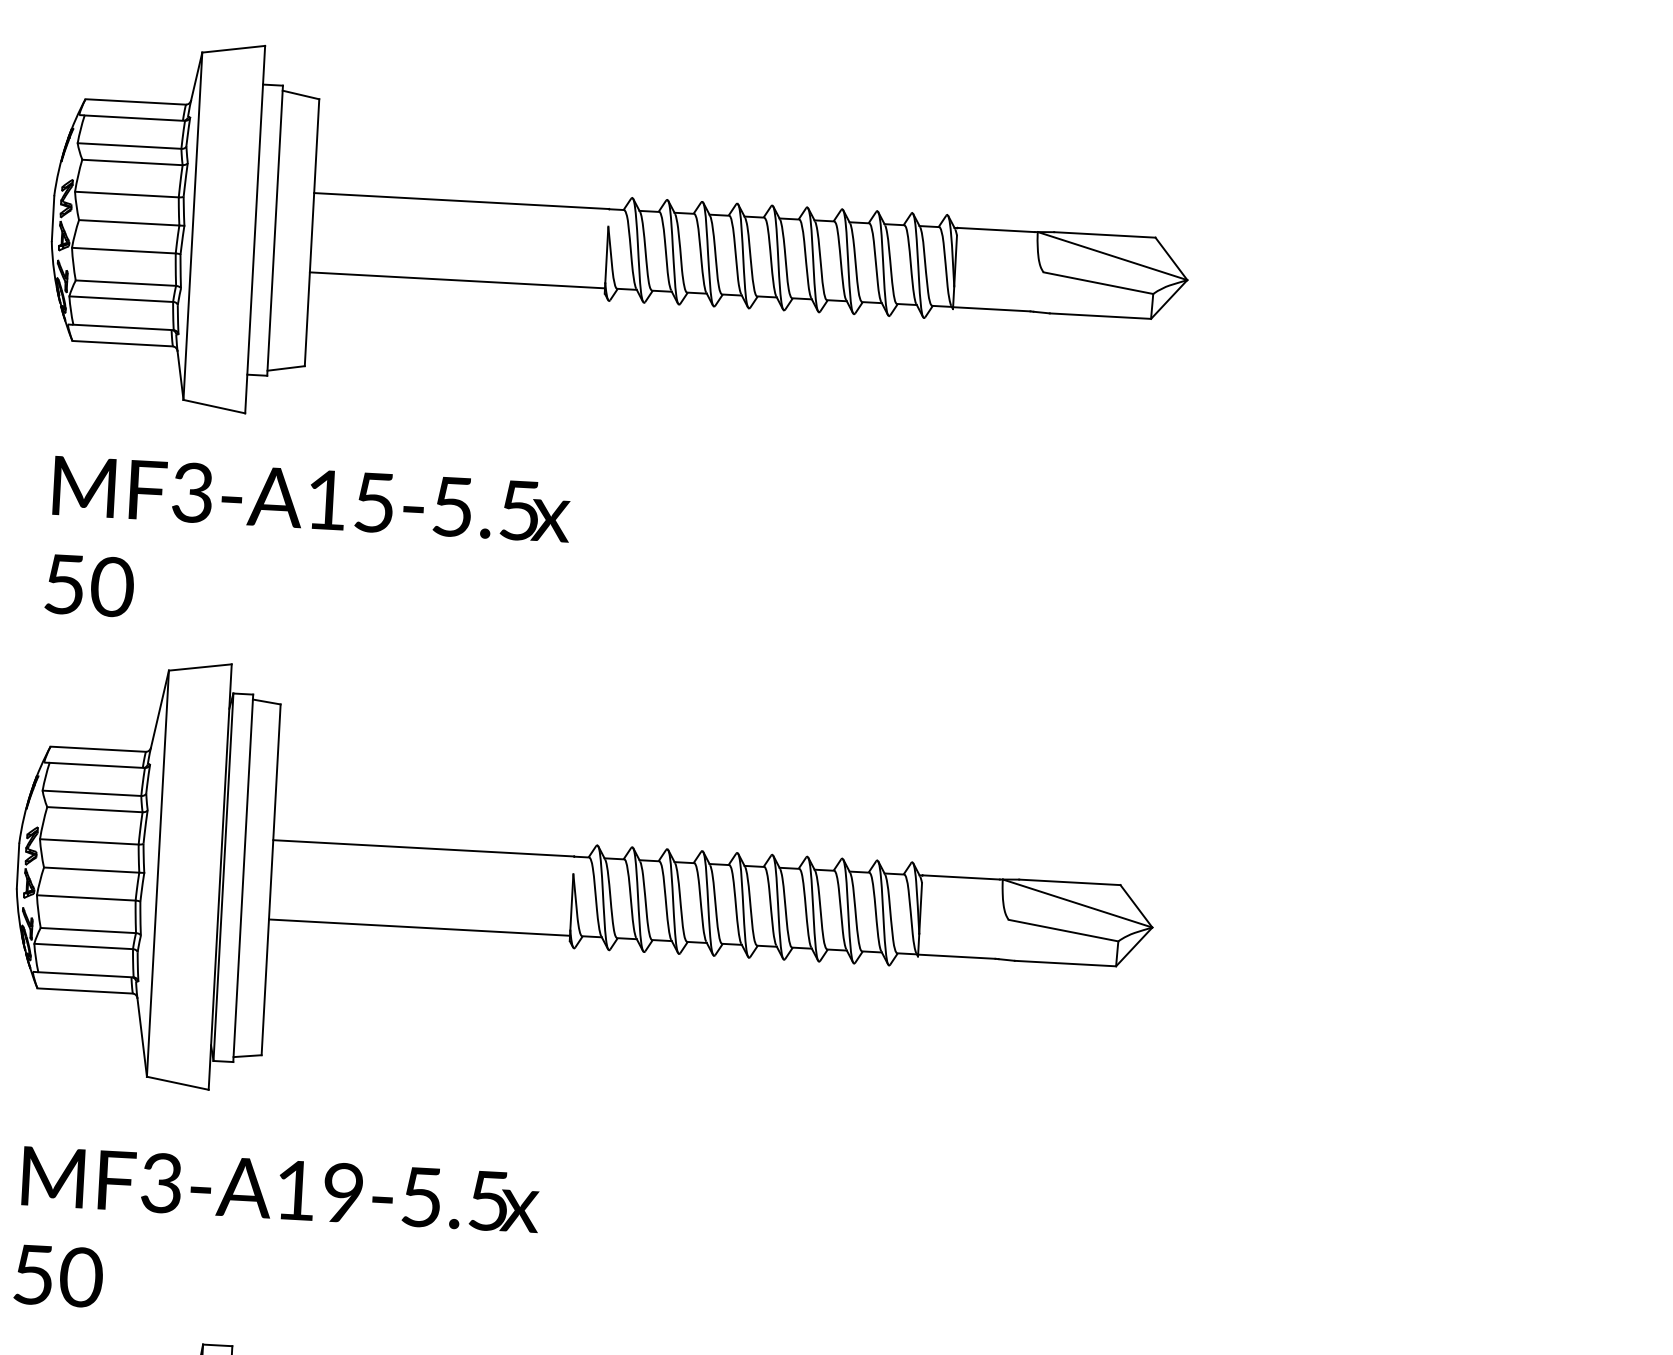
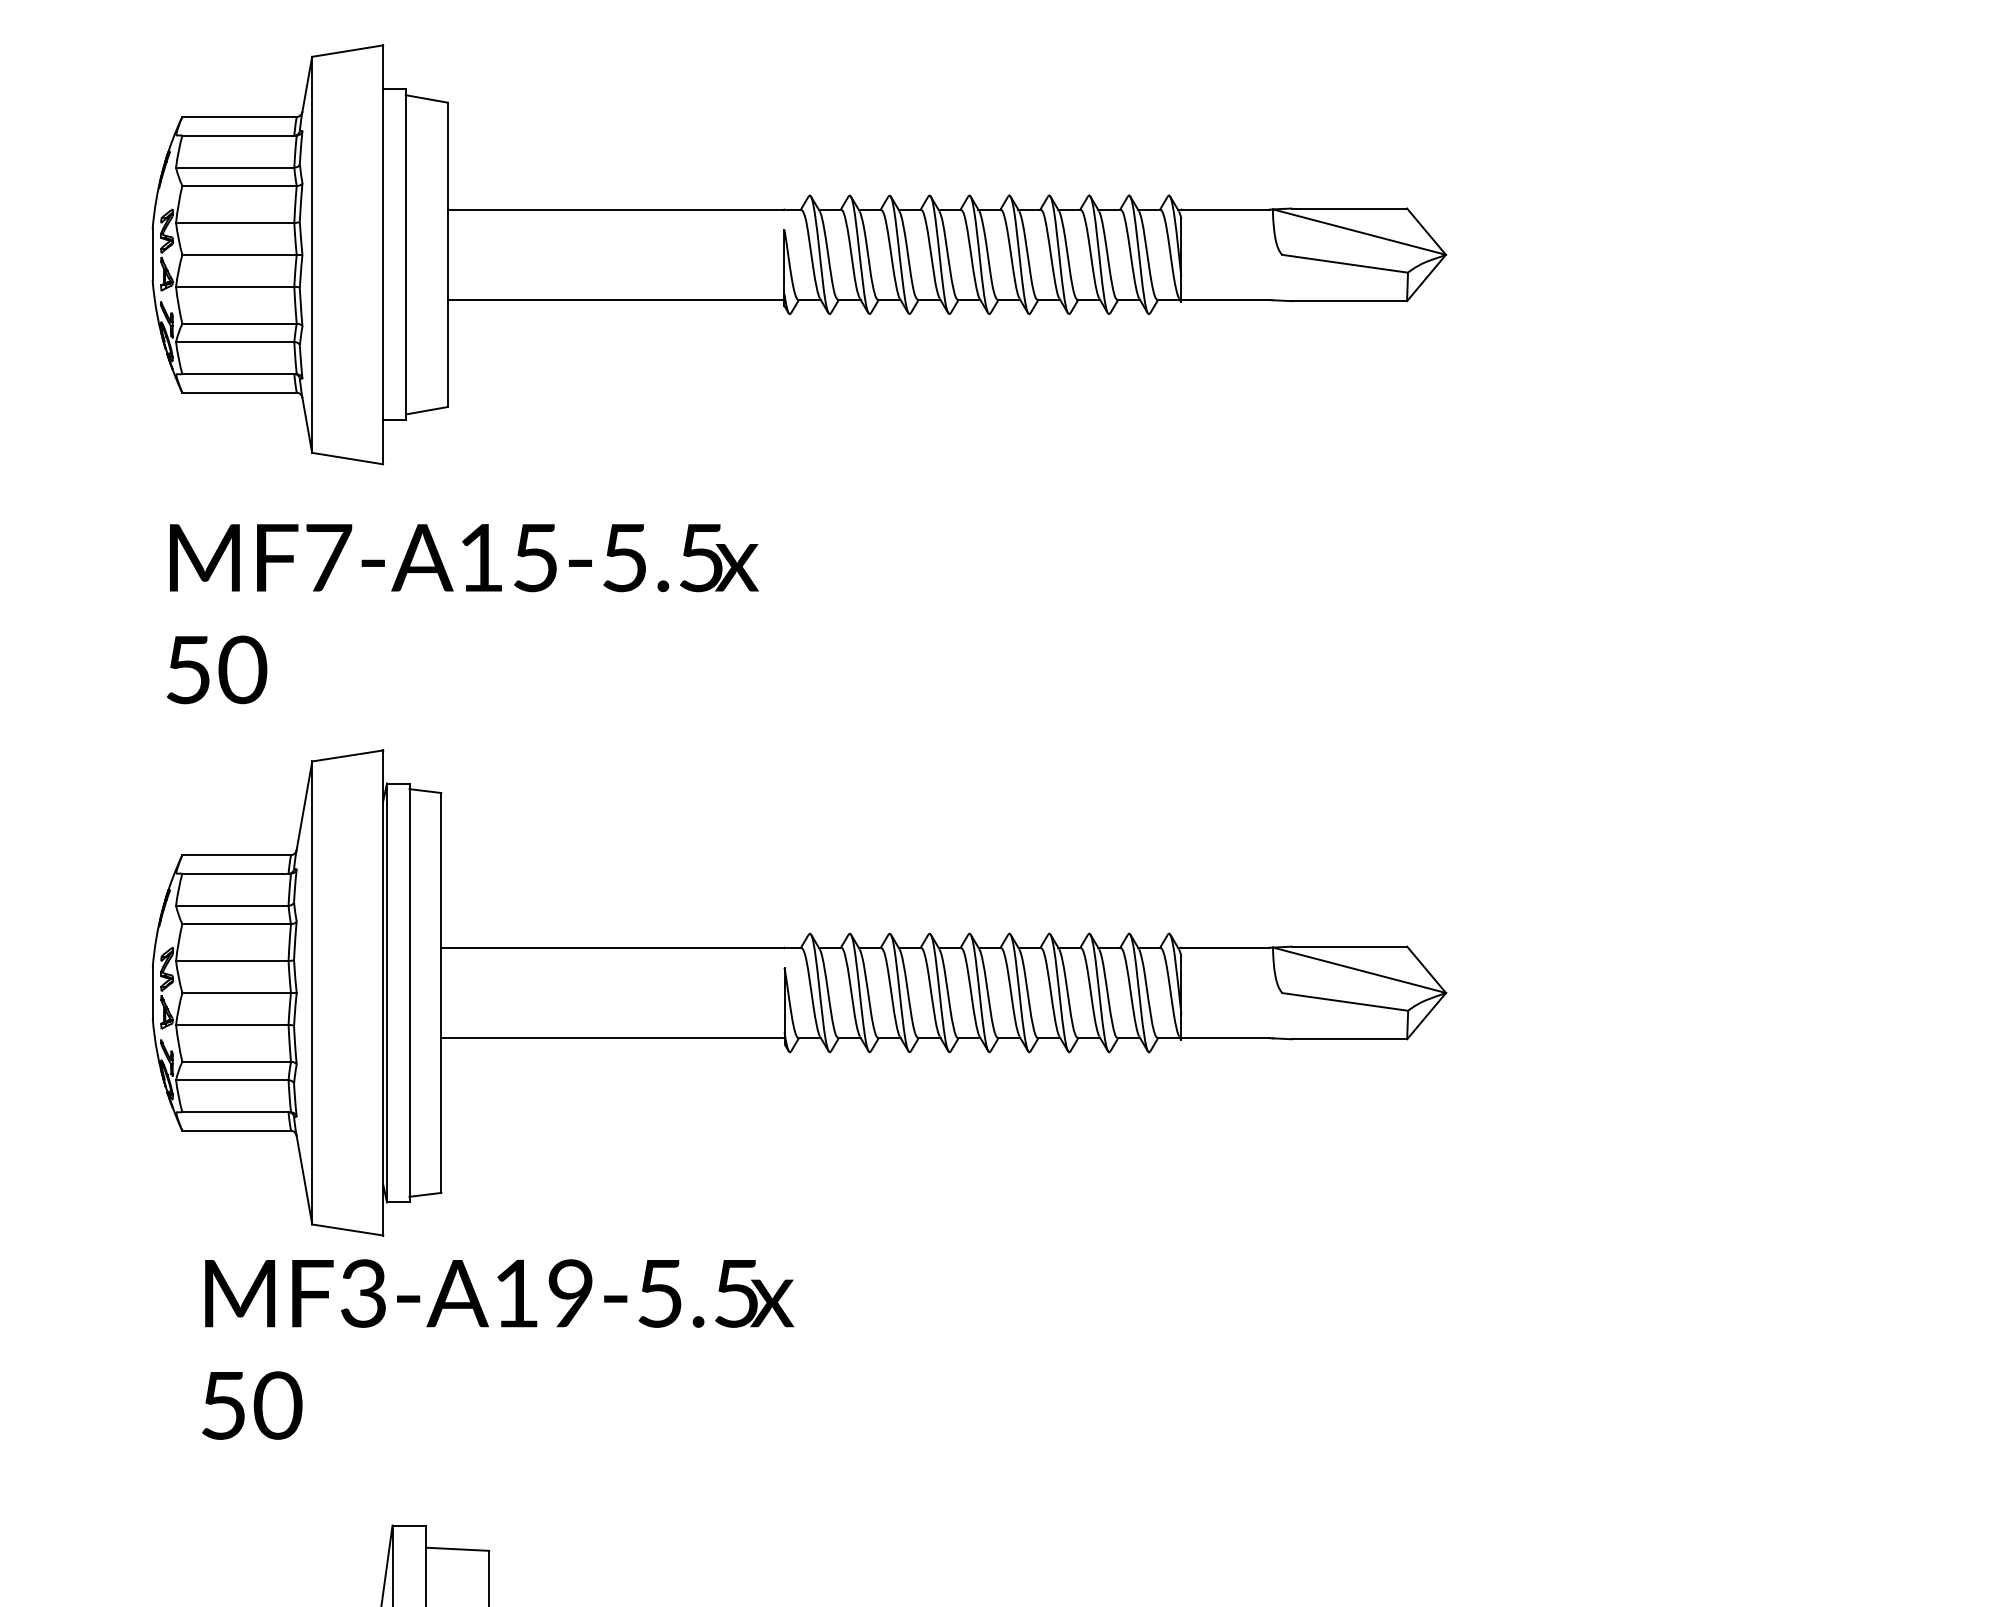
text: (192, 492) -> (328, 557), MF3-A15-5.5 -> MF7-A15-5.5
text: (277, 1238) -> (498, 1349), moved

